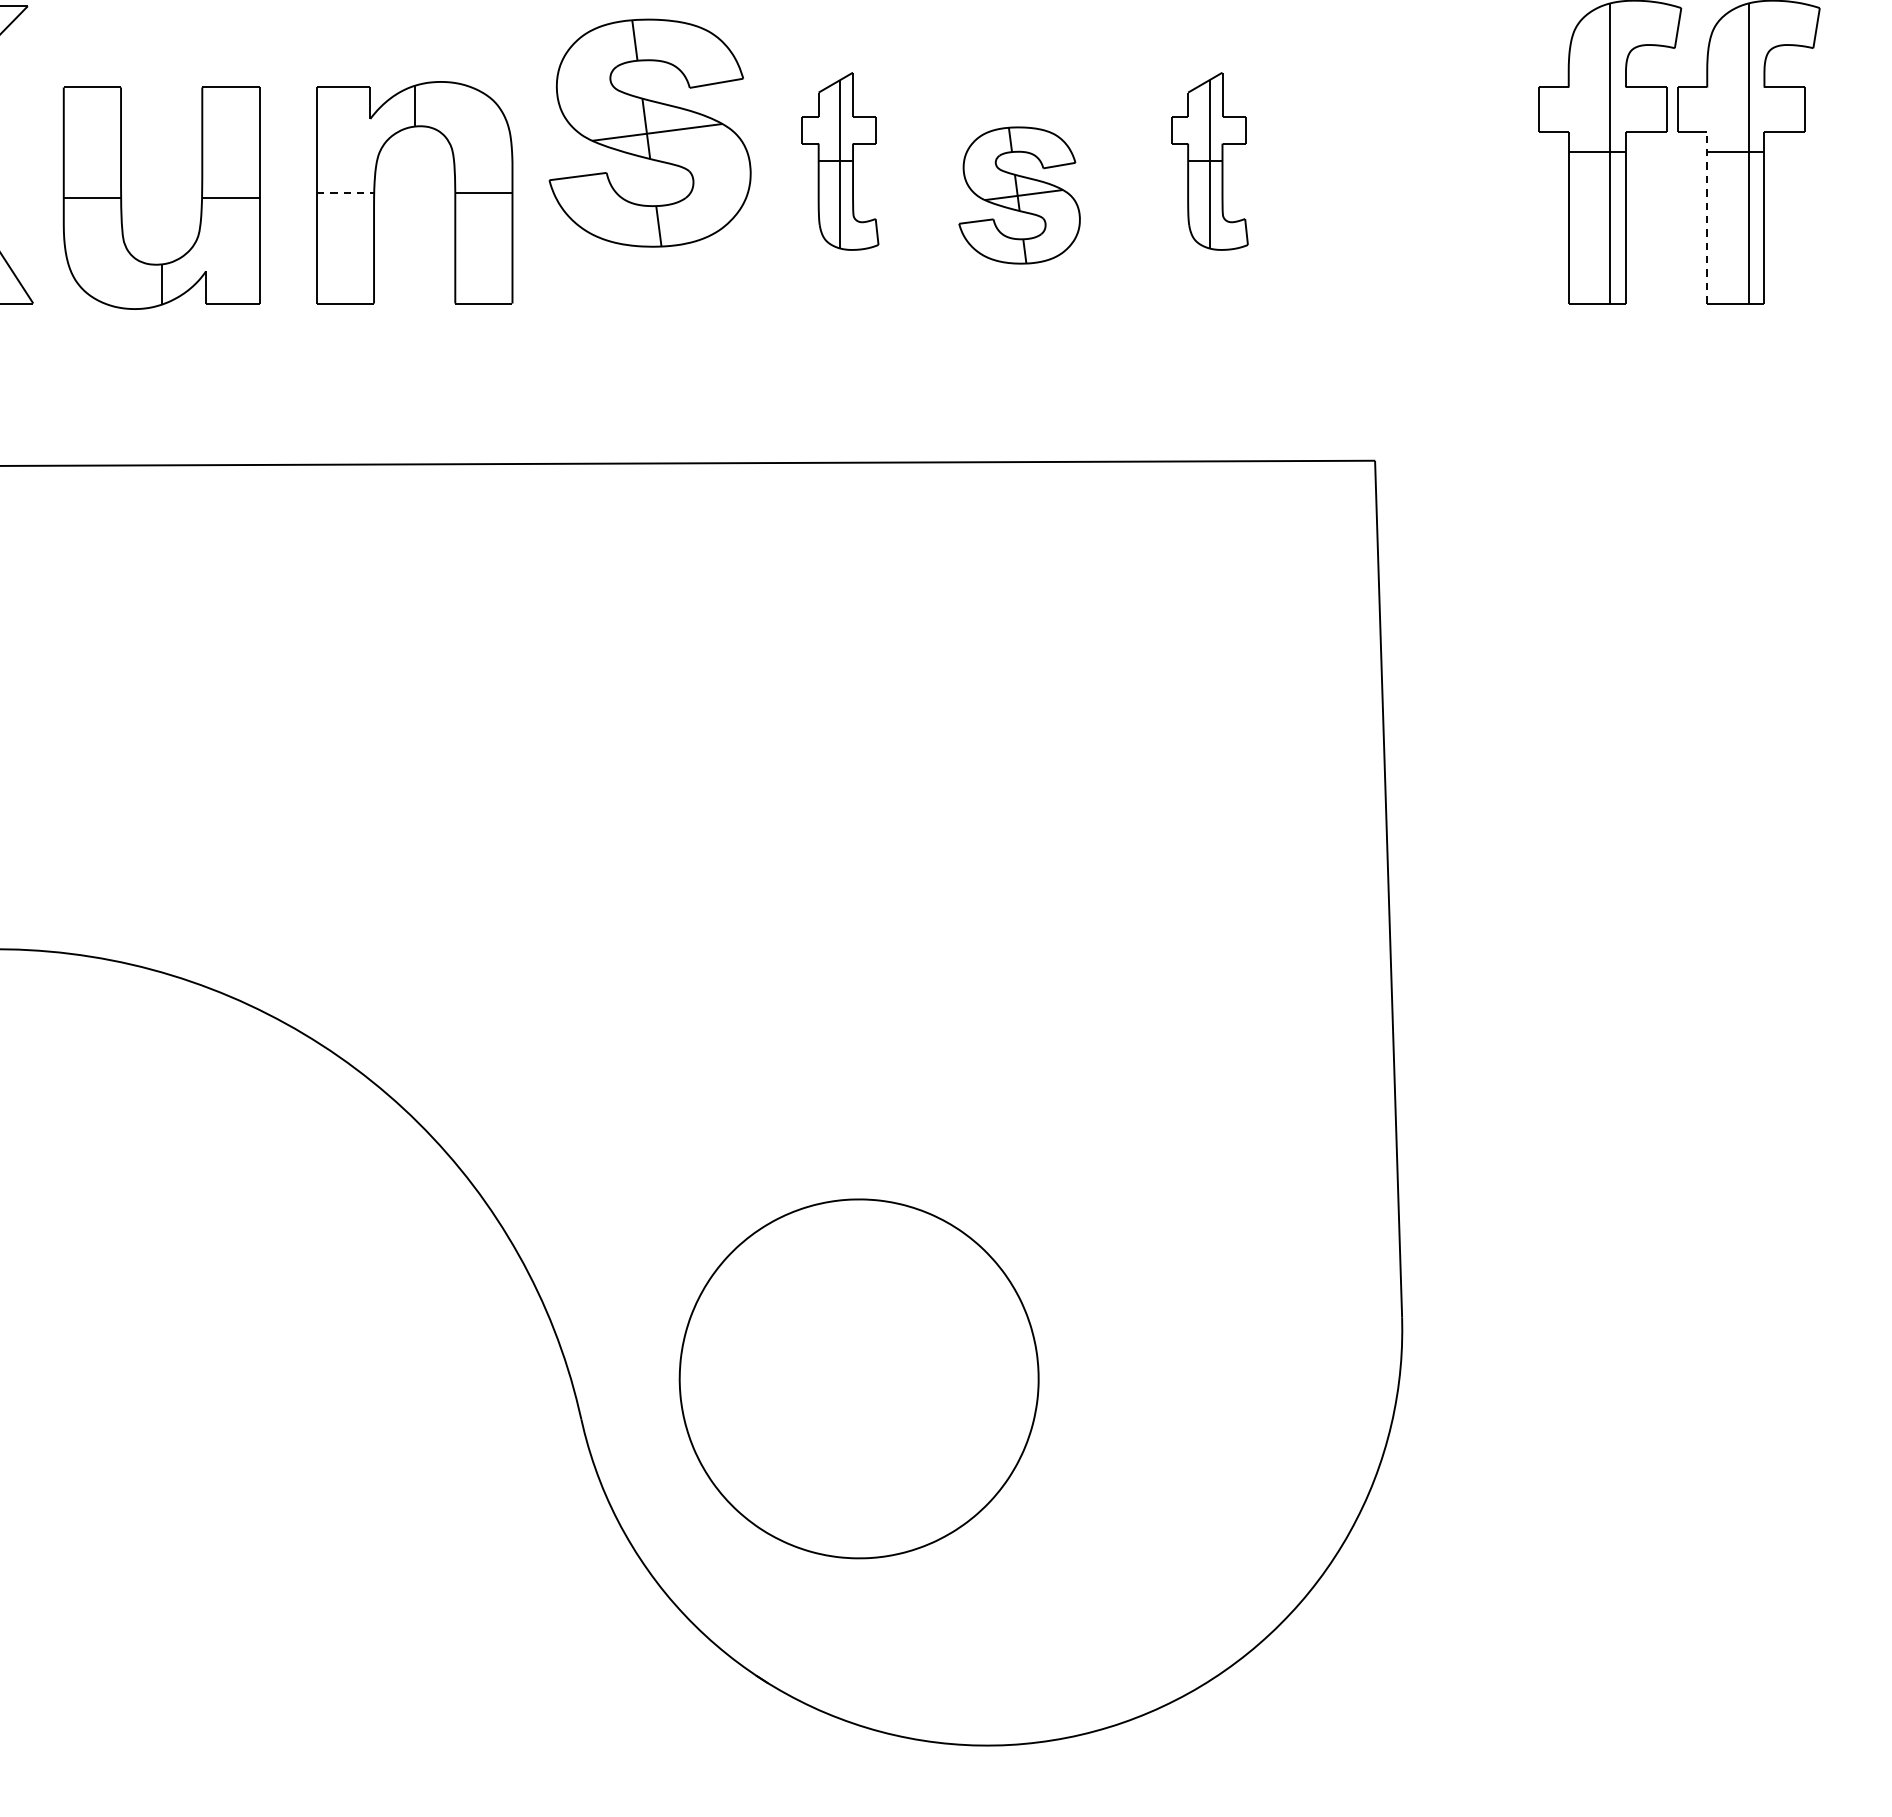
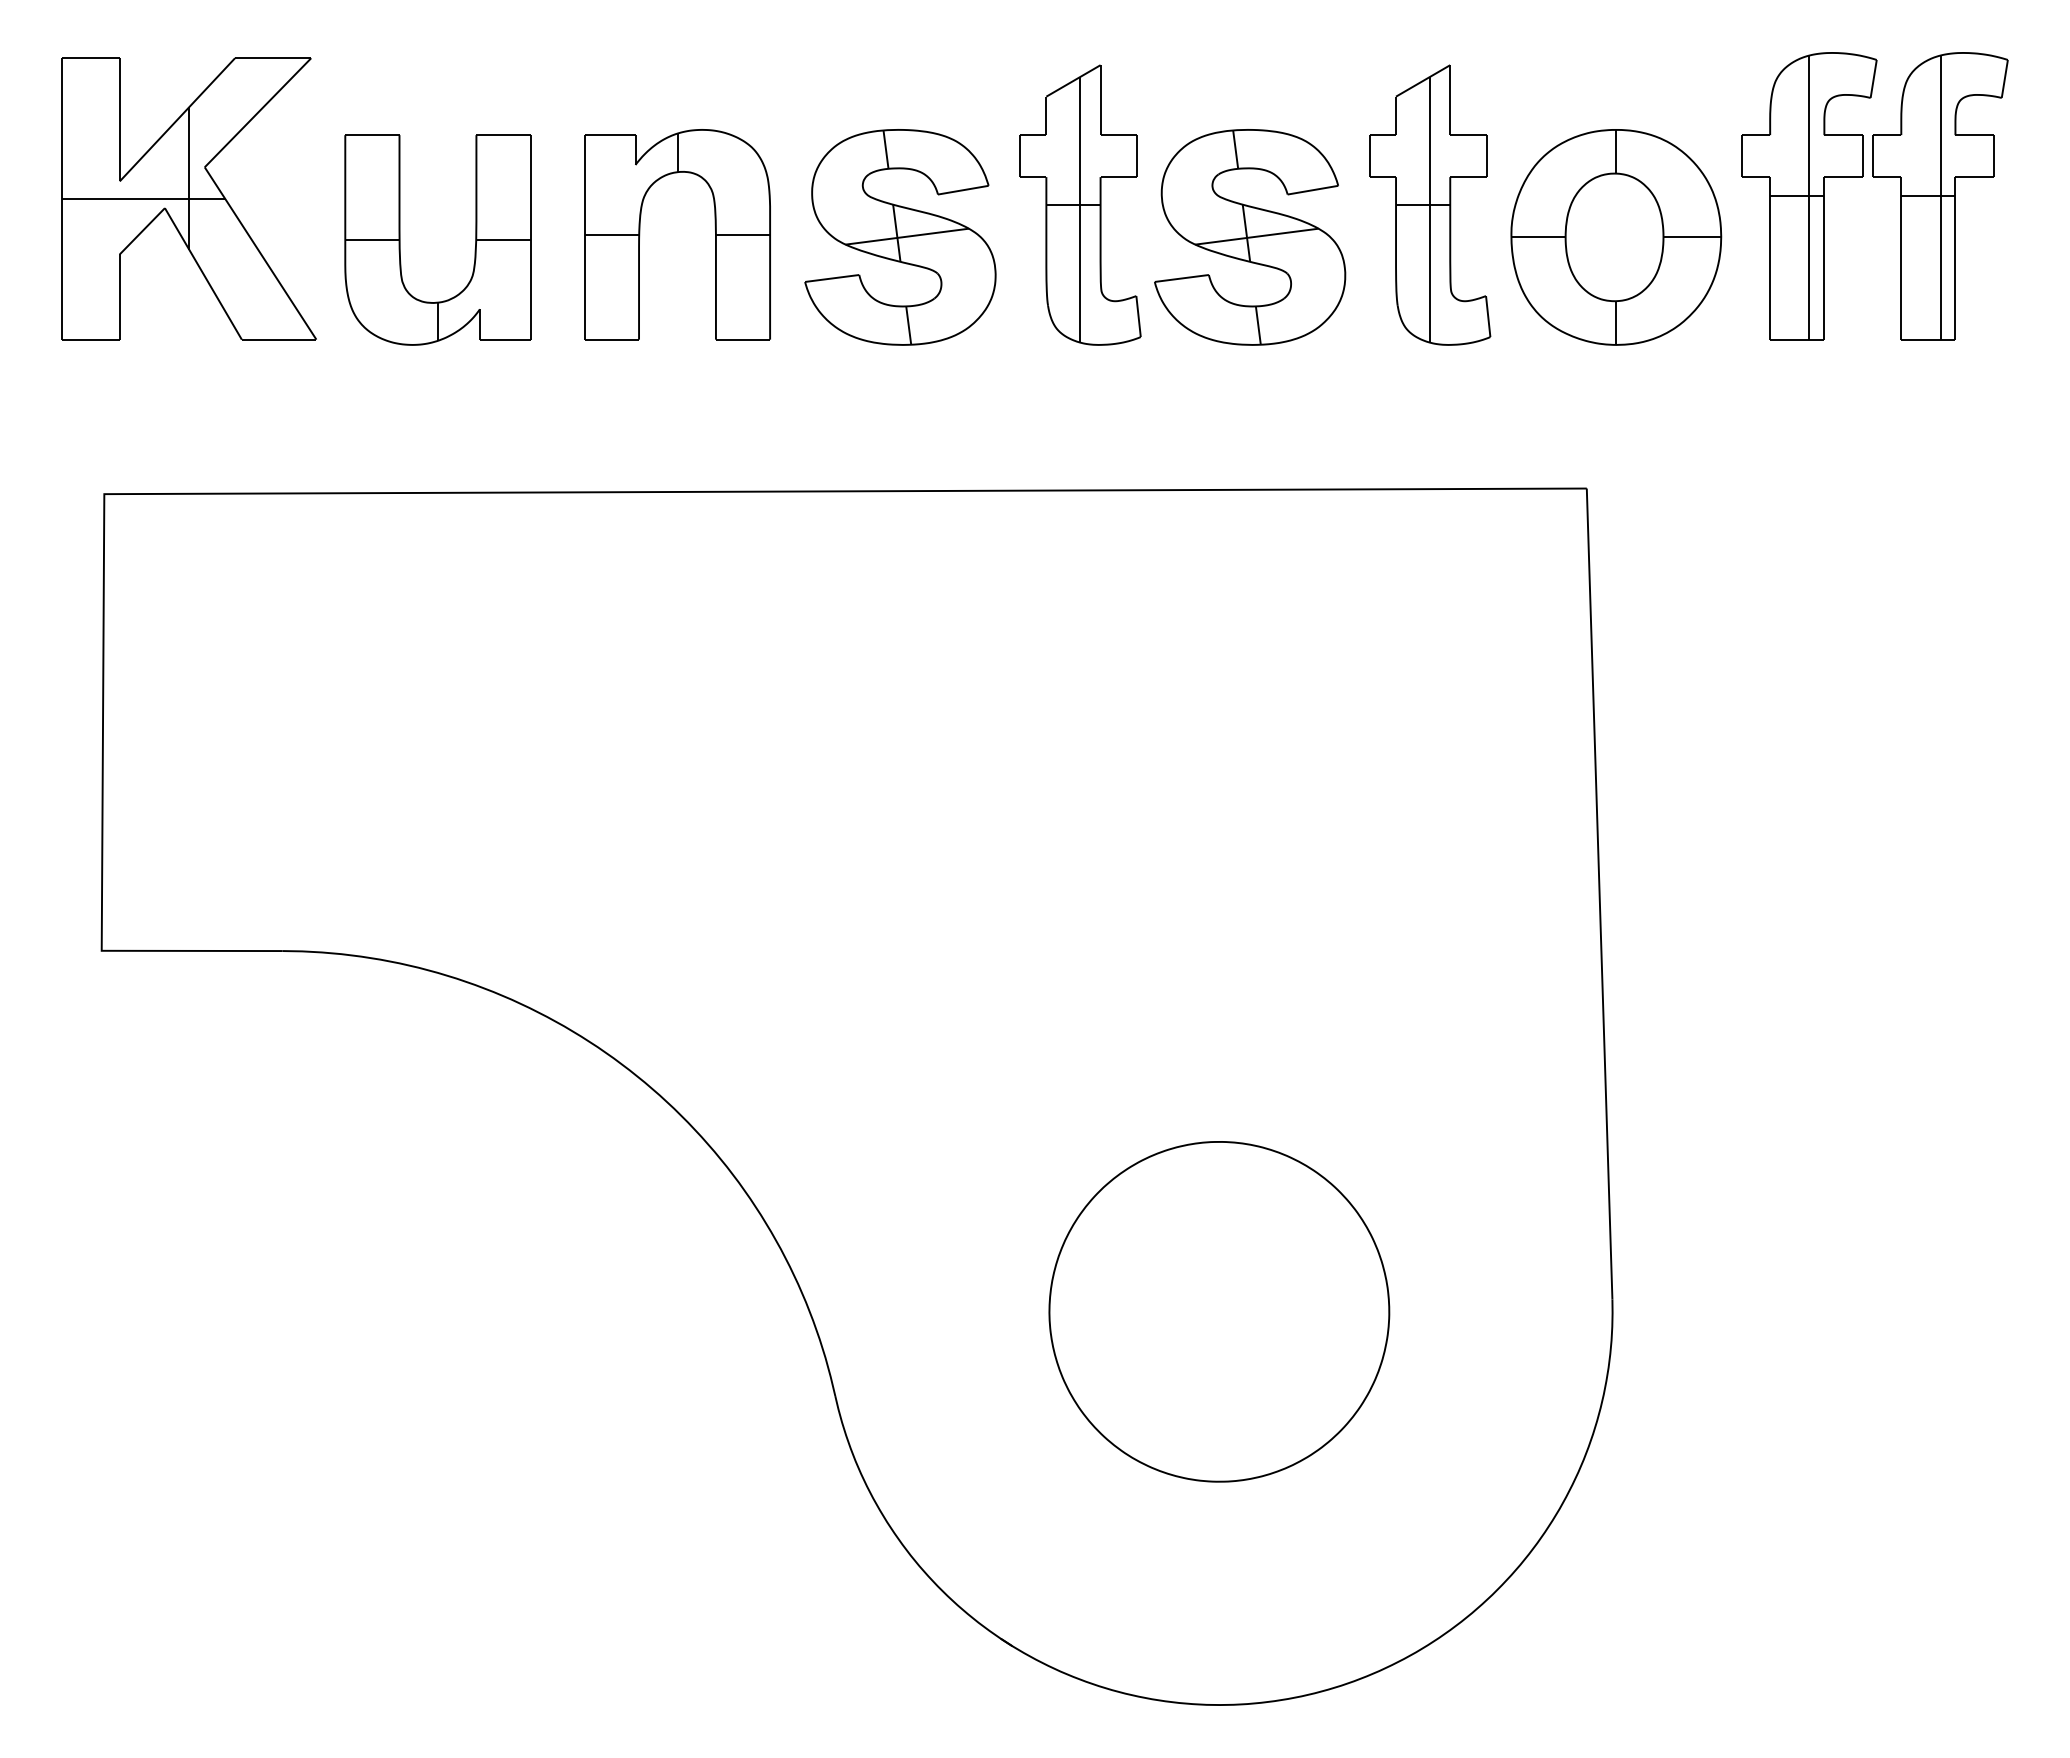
part: (650, 133) -> (900, 237), moved
part: (840, 160) -> (1080, 204), size x1.67
part: (1209, 160) -> (1430, 204), size x1.67
line: (346, 192) -> (612, 234), dashed -> solid
part: (1019, 195) -> (1250, 237), size x1.67
part: (1406, 195) -> (1616, 237), added
line: (1707, 216) -> (1901, 257), dashed -> solid
part: (859, 1378) -> (1219, 1311), moved

